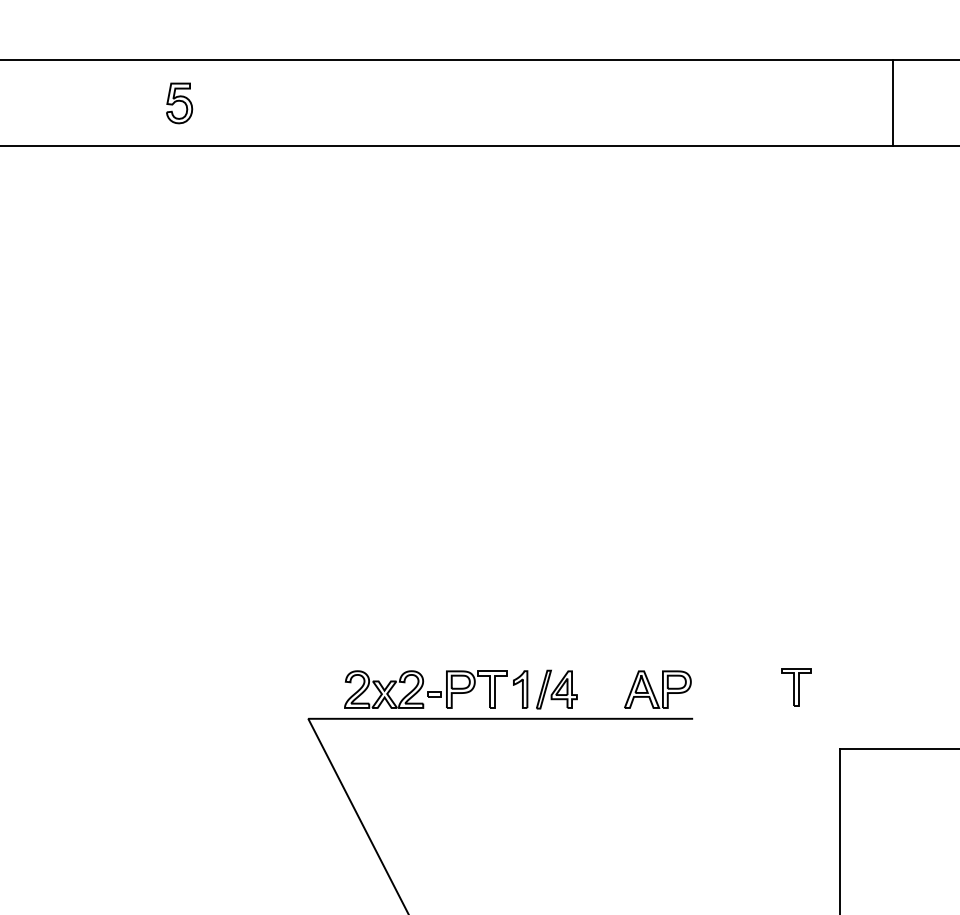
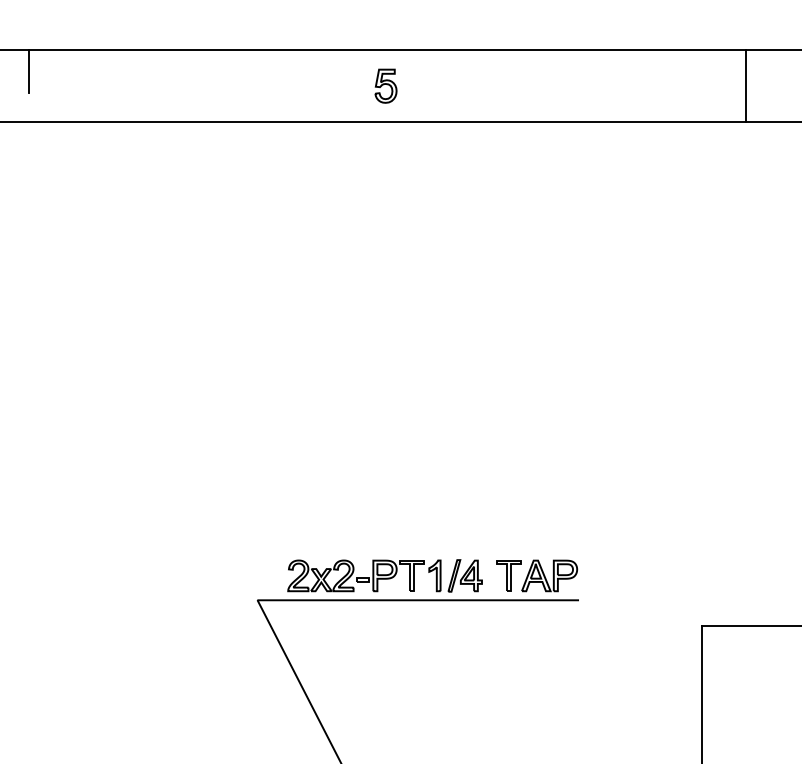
line: (34, 84) -> (28, 70), added
part: (178, 102) -> (385, 85), moved
part: (795, 686) -> (508, 575), moved

